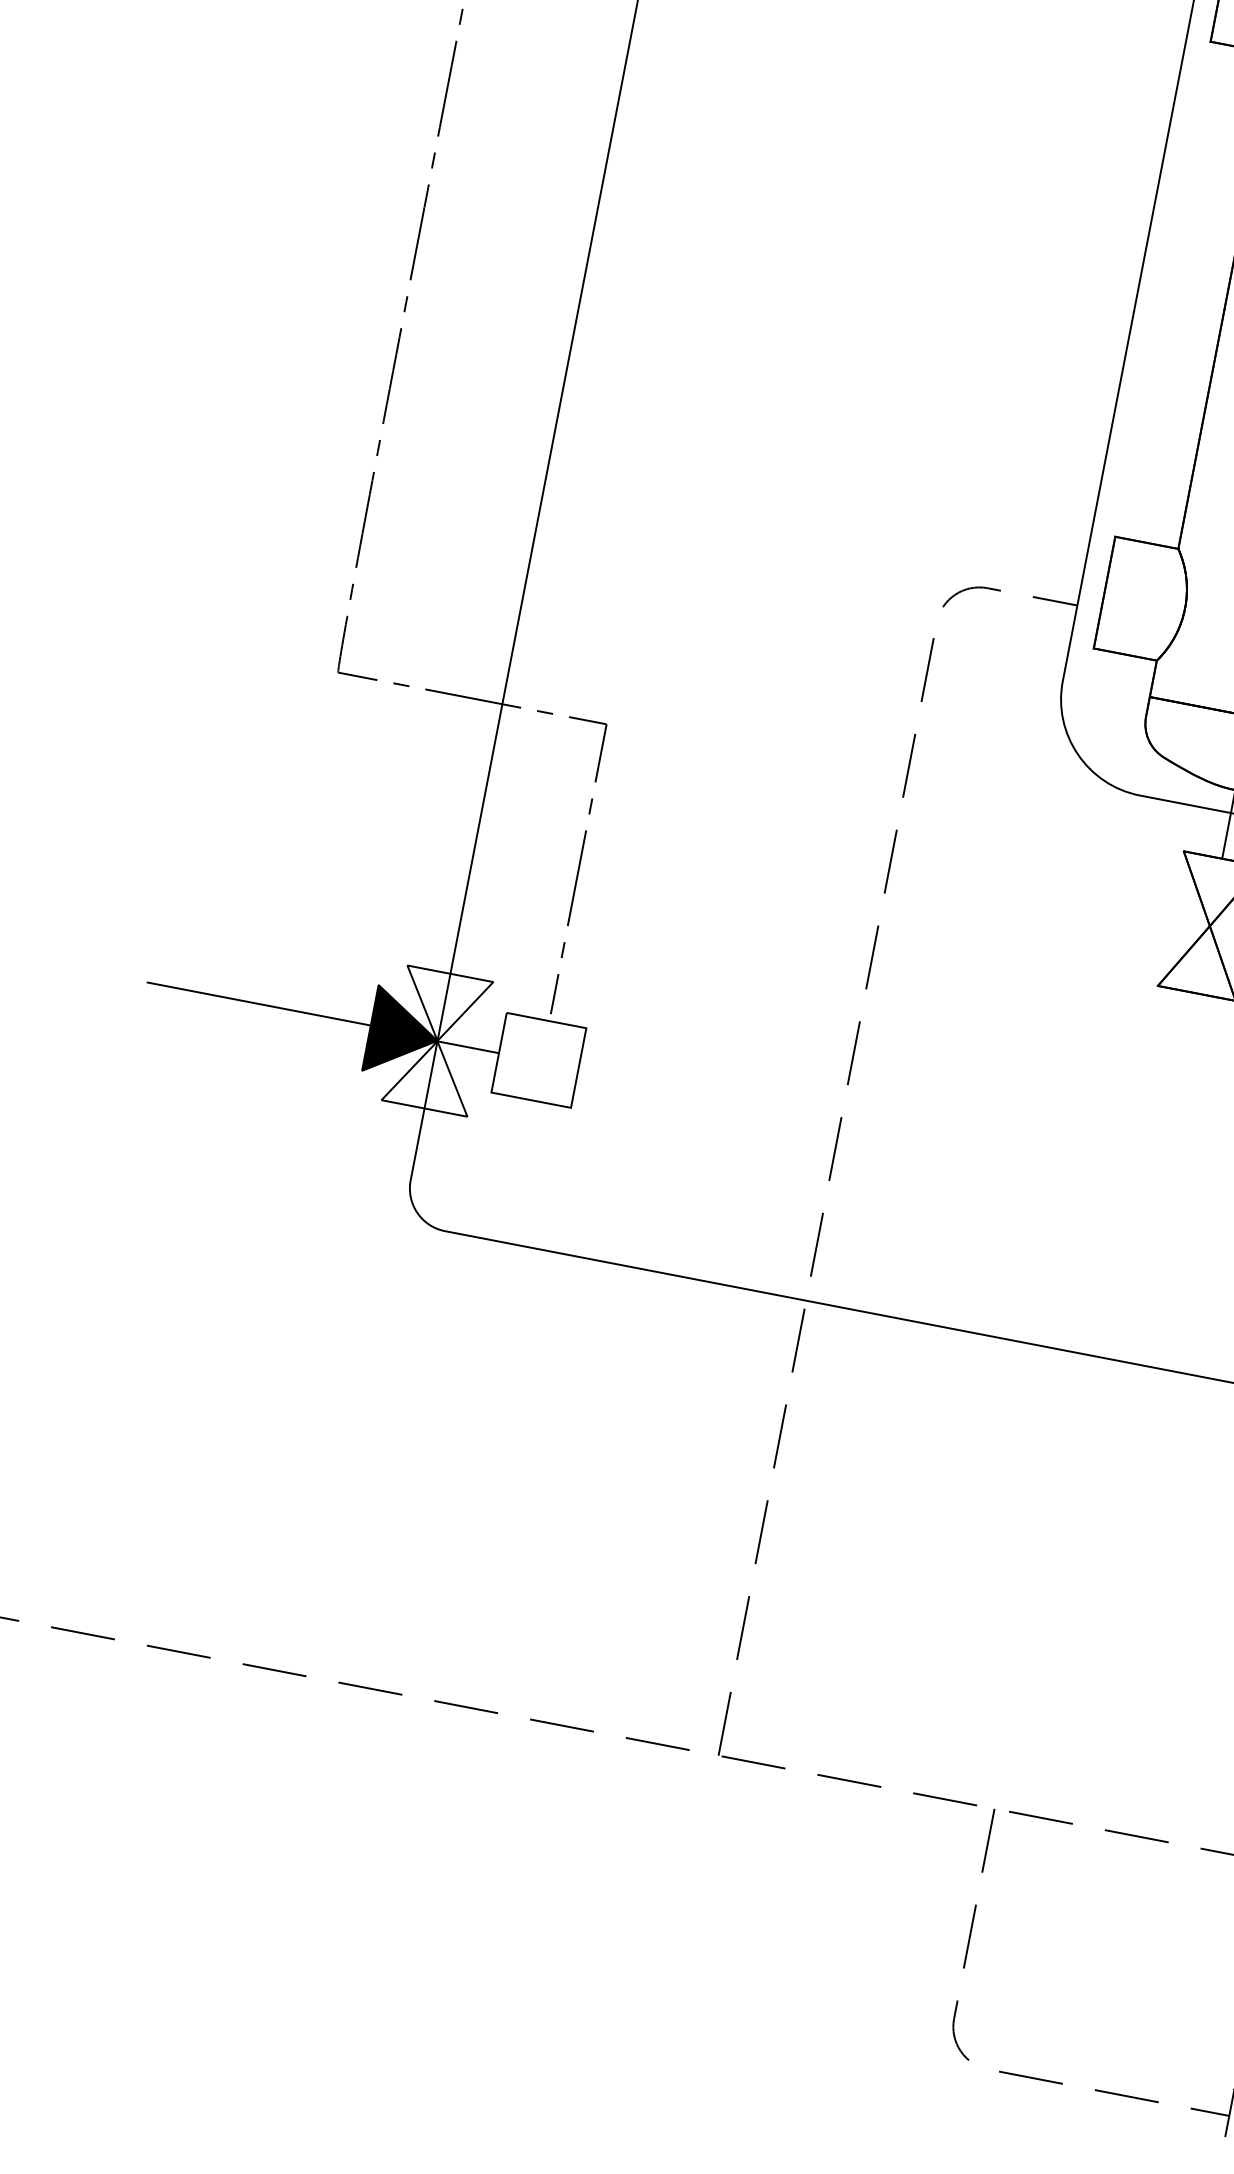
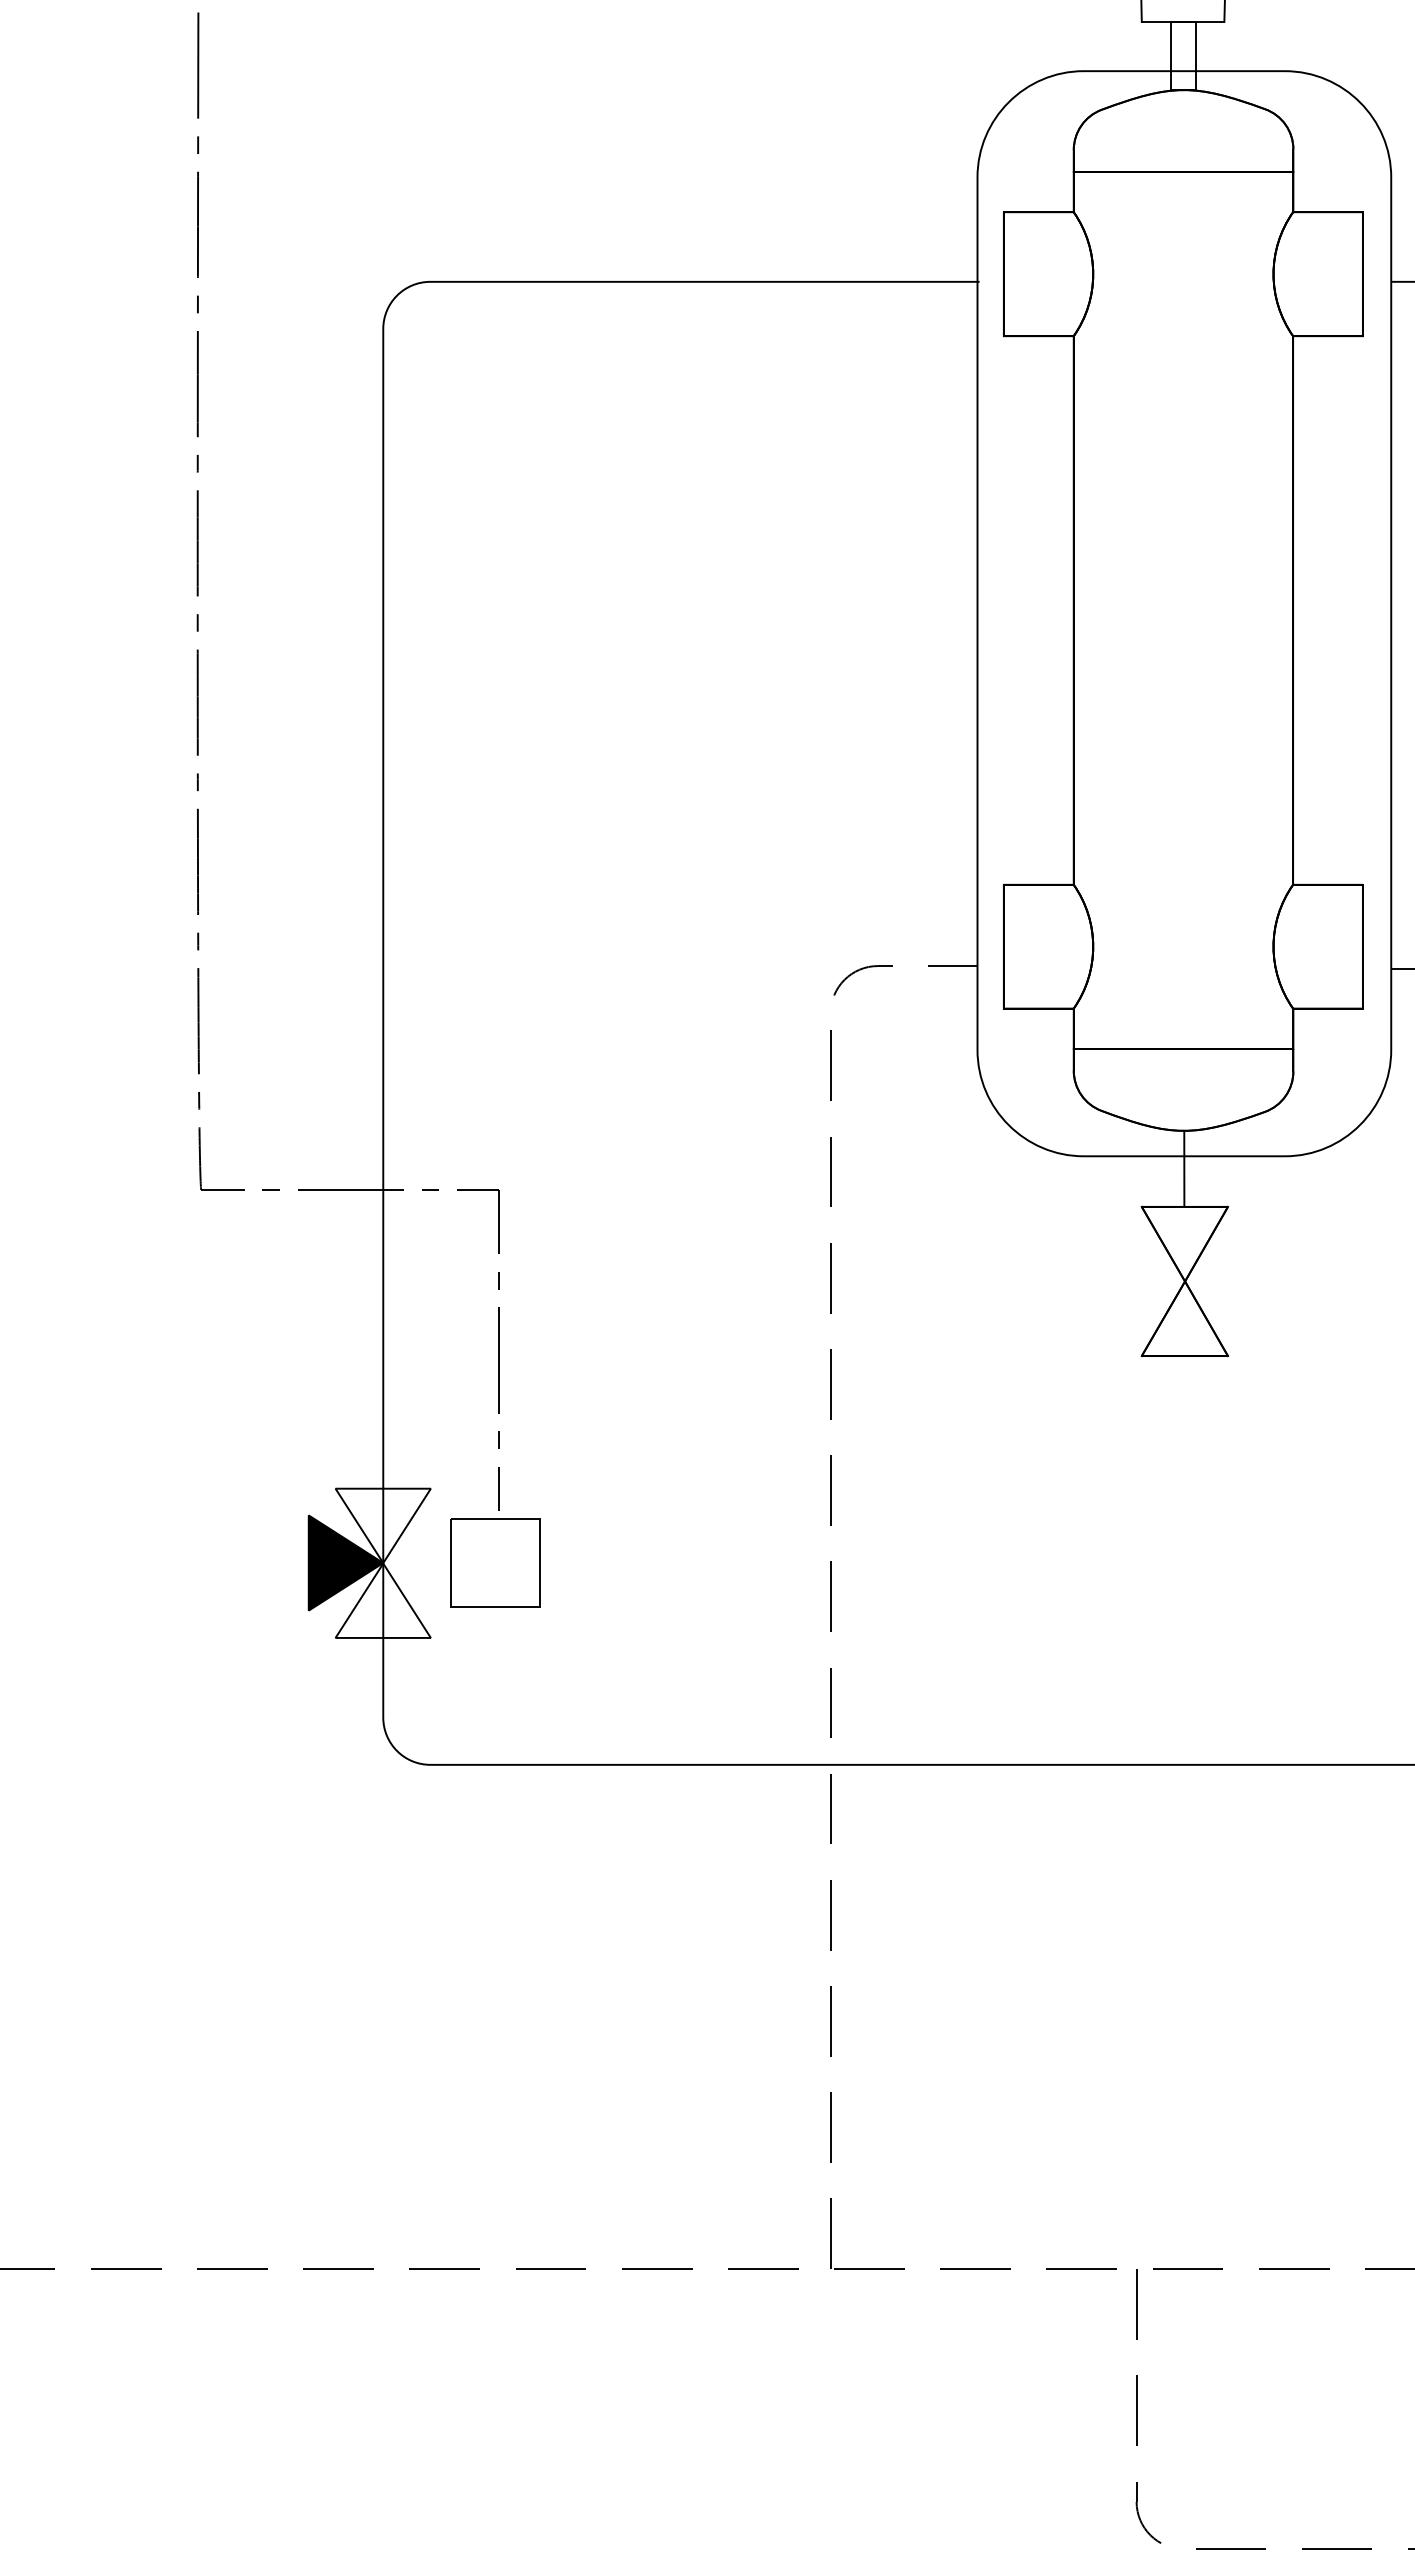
line: (264, 1005) -> (191, 1560), removed
line: (468, 1047) -> (417, 1563), removed

